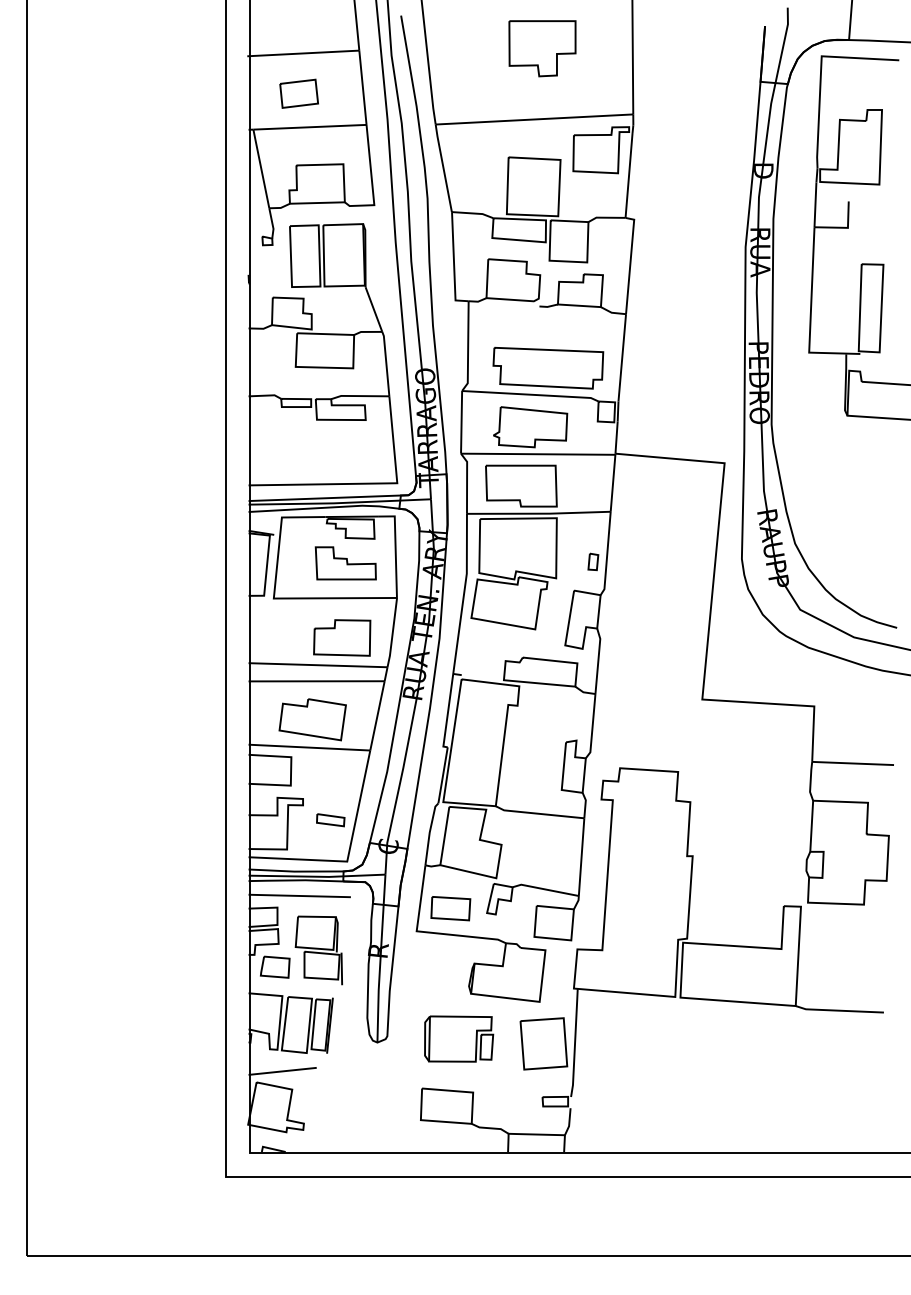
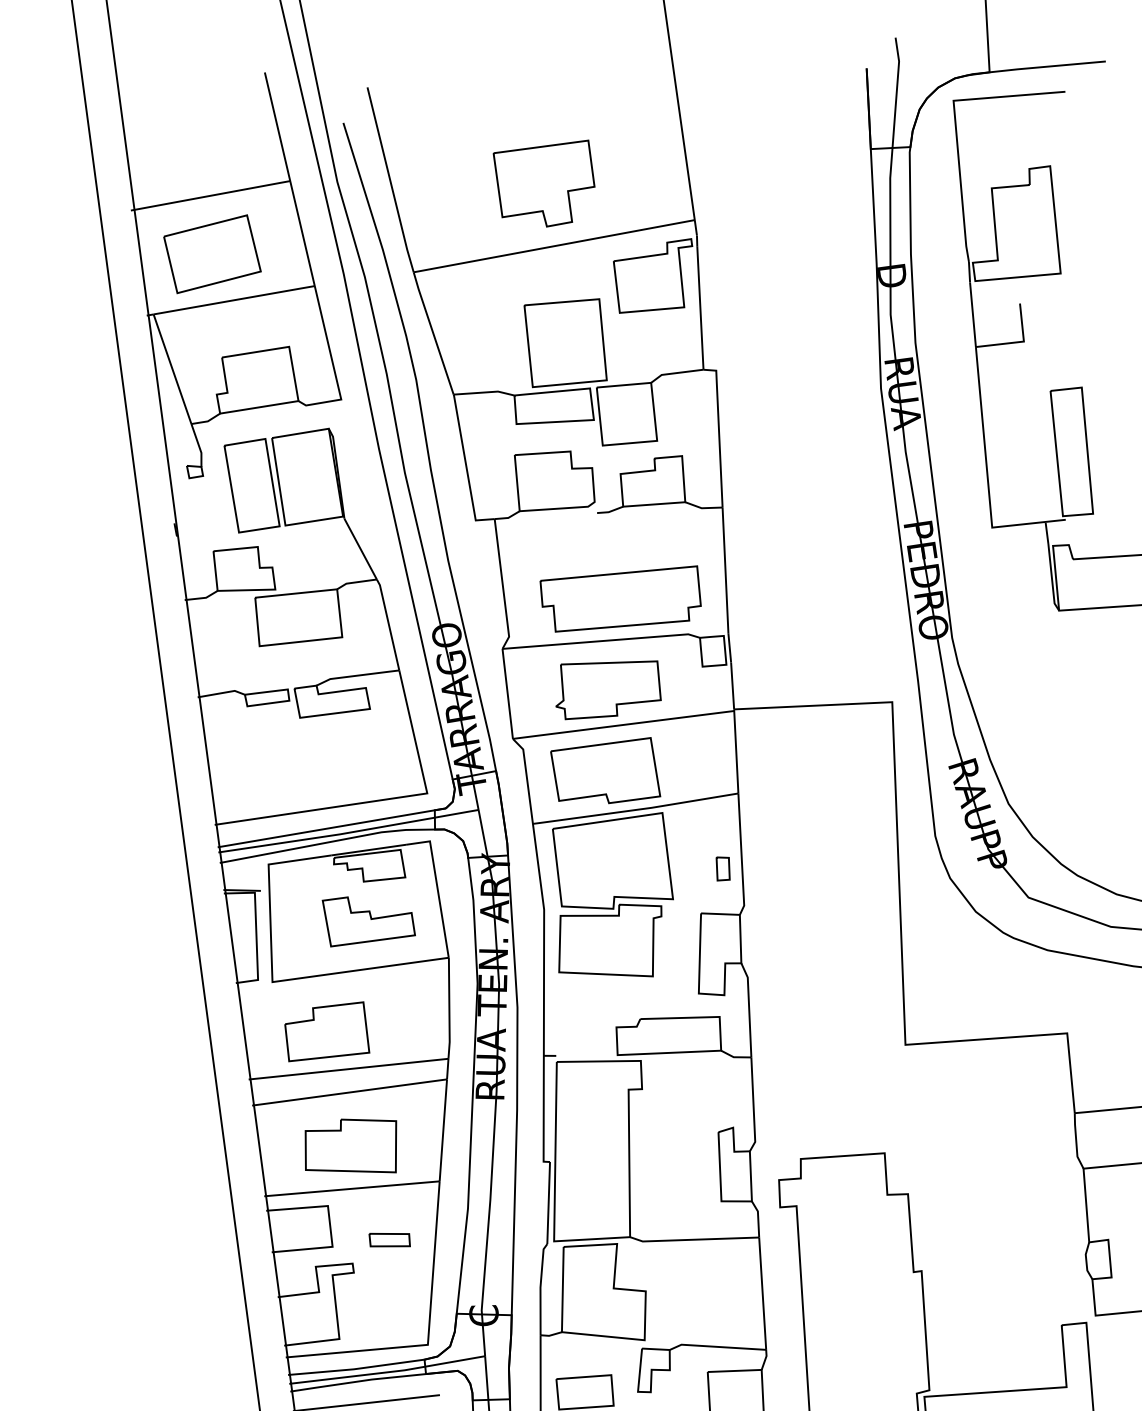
part: (542, 48) -> (546, 186), moved
part: (298, 93) -> (211, 254), size x1.67
part: (342, 637) -> (326, 1031), moved
part: (330, 820) -> (389, 1240), moved

